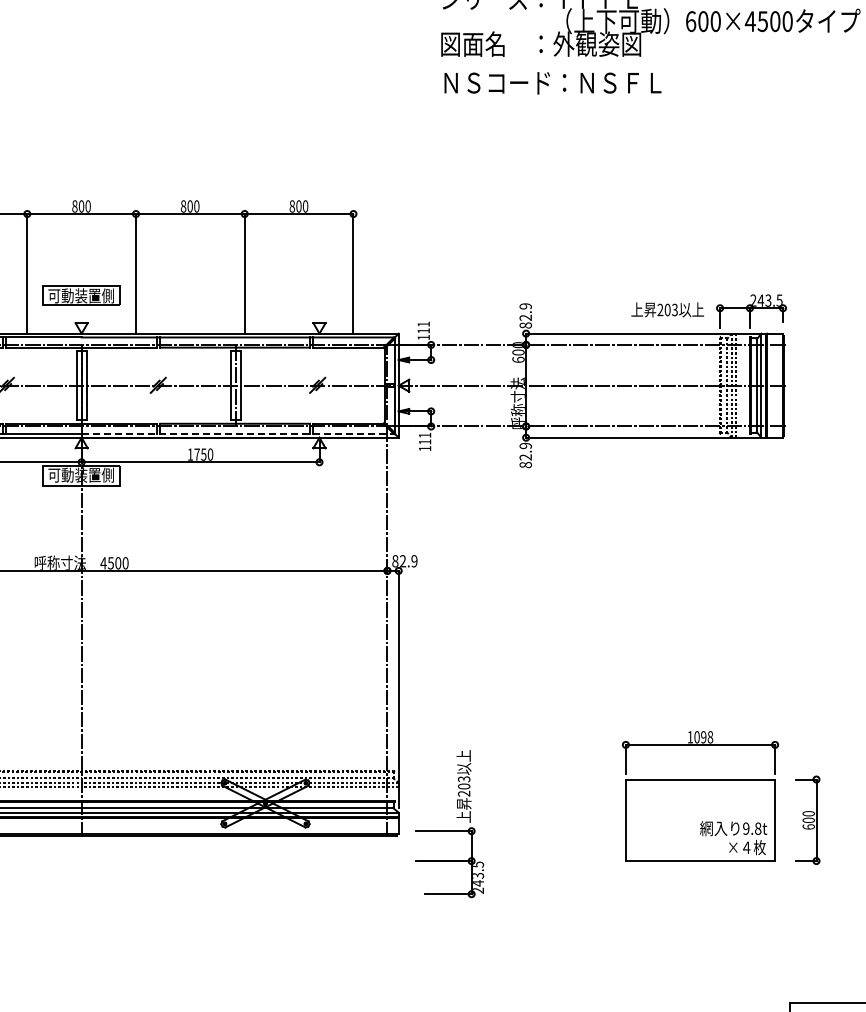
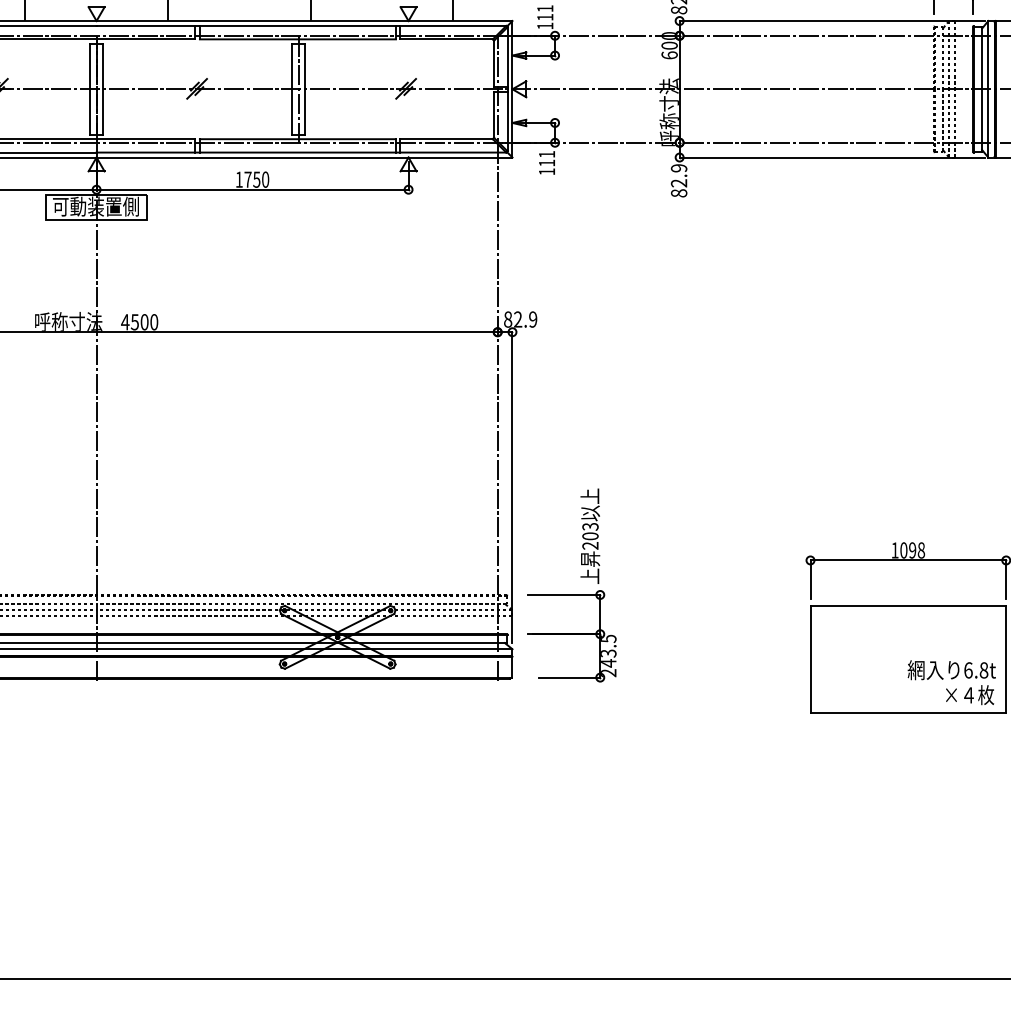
line: (238, 433) -> (302, 151), dashed -> solid
part: (449, 824) -> (571, 586), moved
text: (746, 828) -> (968, 670), 9.8t -> 6.8t

